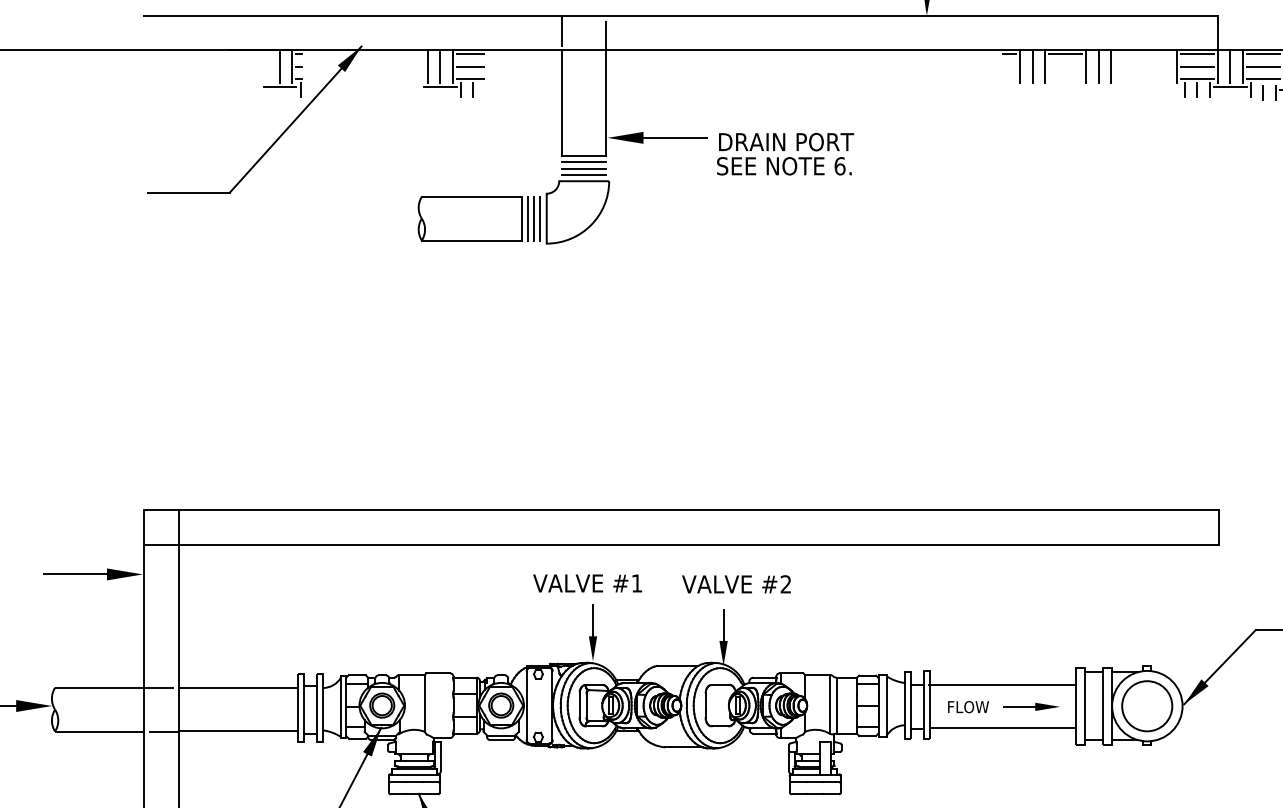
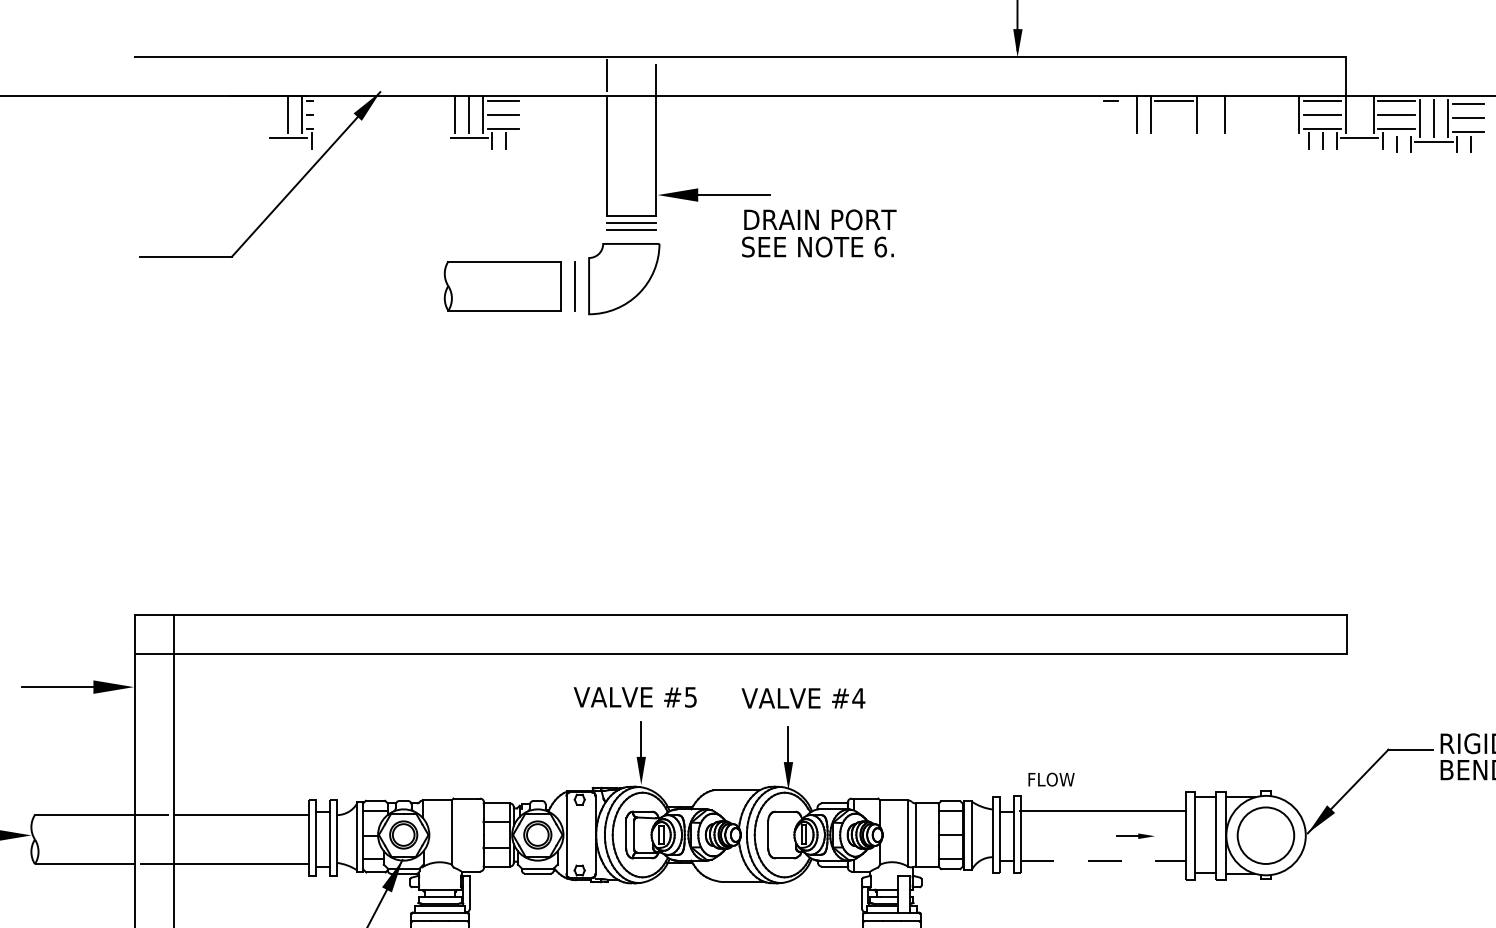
line: (1019, 66) -> (1122, 114), removed
line: (1098, 66) -> (1211, 114), removed
line: (1230, 66) -> (1359, 114), removed
text: (785, 154) -> (819, 233), moved
line: (583, 174) -> (630, 236), removed
line: (528, 218) -> (568, 285), removed
line: (540, 218) -> (582, 285), removed
text: (636, 583) -> (690, 697), #1 -> #5
text: (785, 584) -> (858, 698), #2 -> #4
text: (968, 706) -> (1051, 779), moved
part: (1031, 706) -> (1135, 835), size x0.6
line: (1003, 728) -> (1103, 860), solid -> dashed

